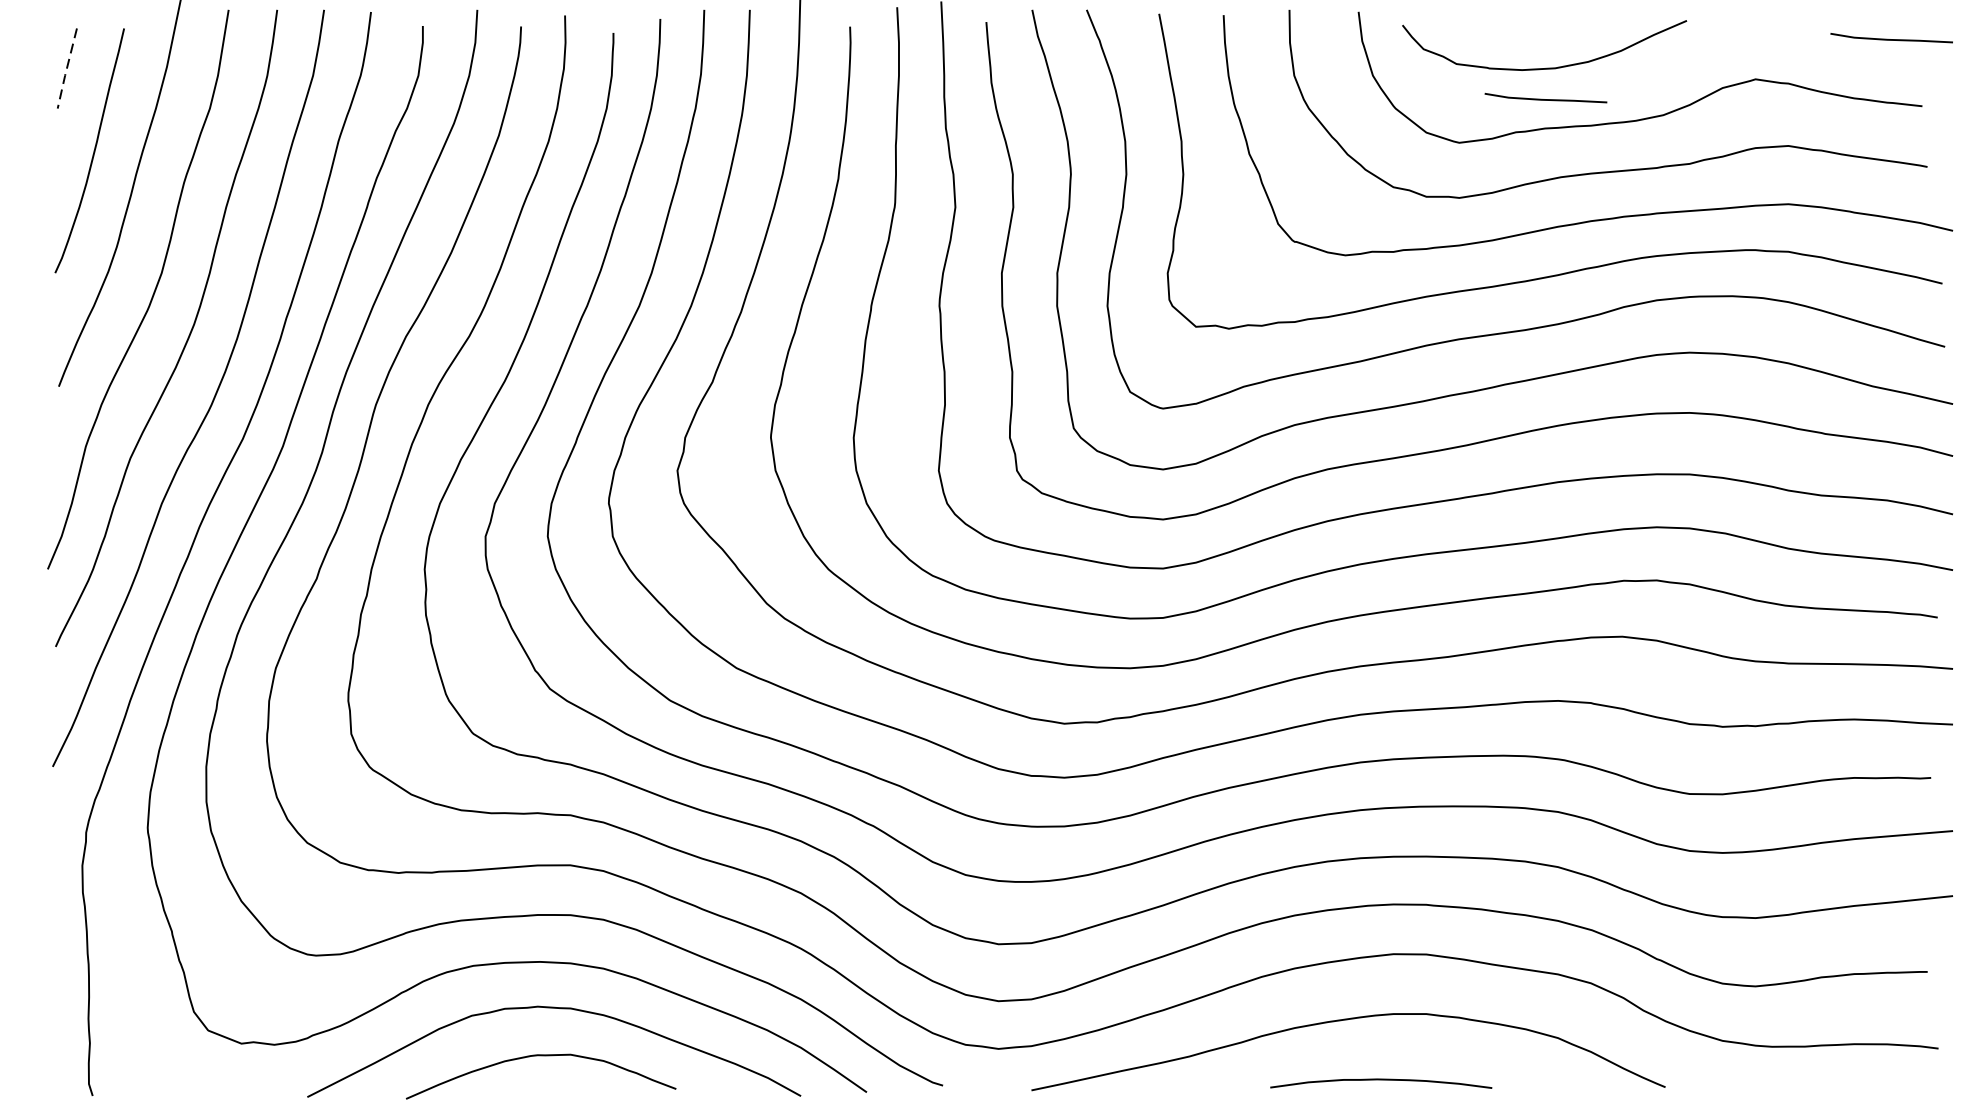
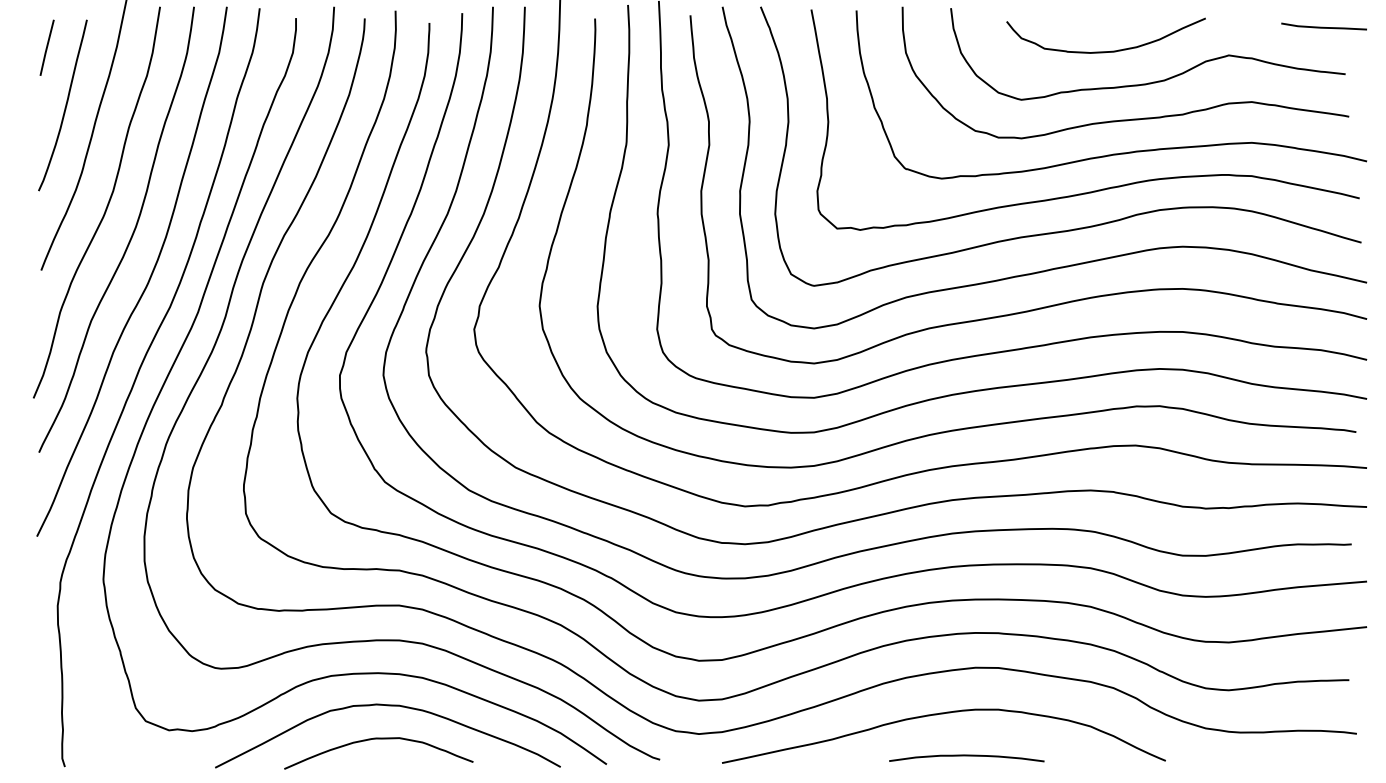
curve: (1543, 68) -> (1105, 51), moved
line: (66, 69) -> (46, 48), dashed -> solid
line: (1545, 98) -> (1081, 68), removed

